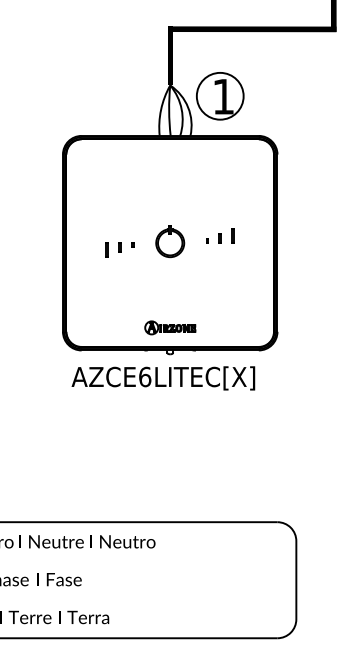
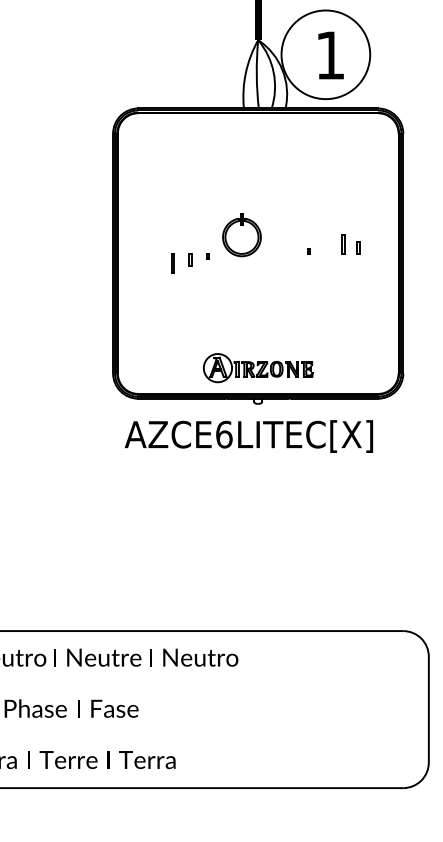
circle: (219, 95) -> (324, 53), size x1.4
part: (219, 238) -> (357, 247), moved
part: (170, 241) -> (242, 235), moved
part: (170, 327) -> (258, 367), size x1.6

